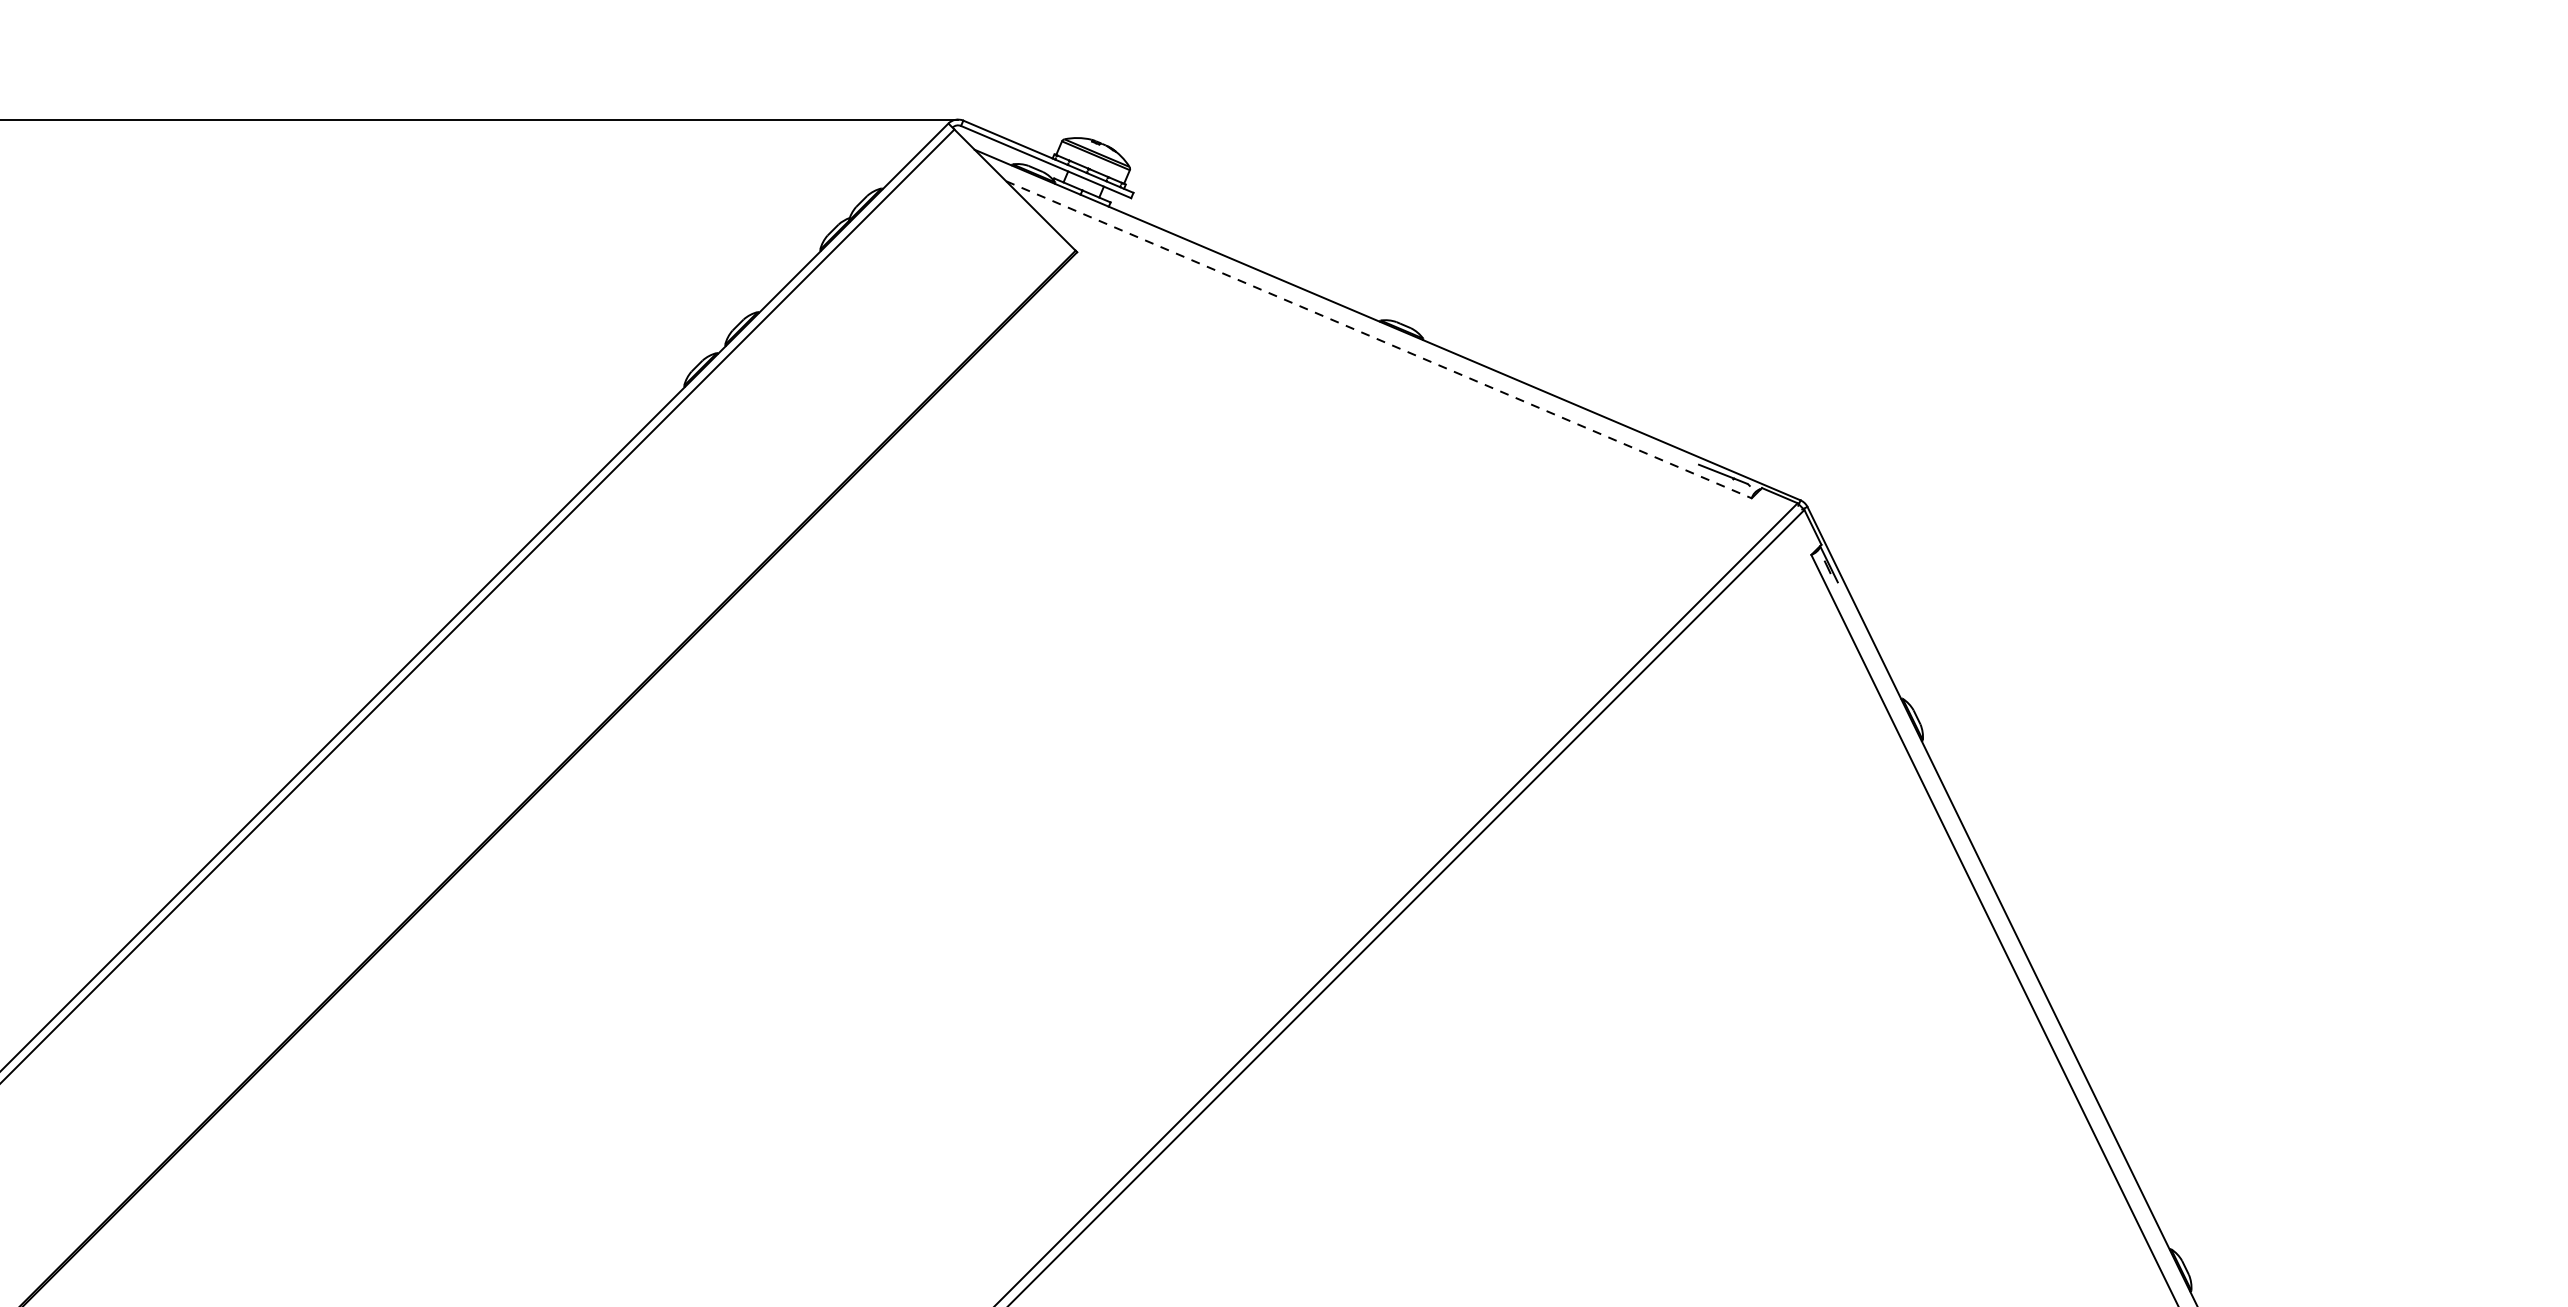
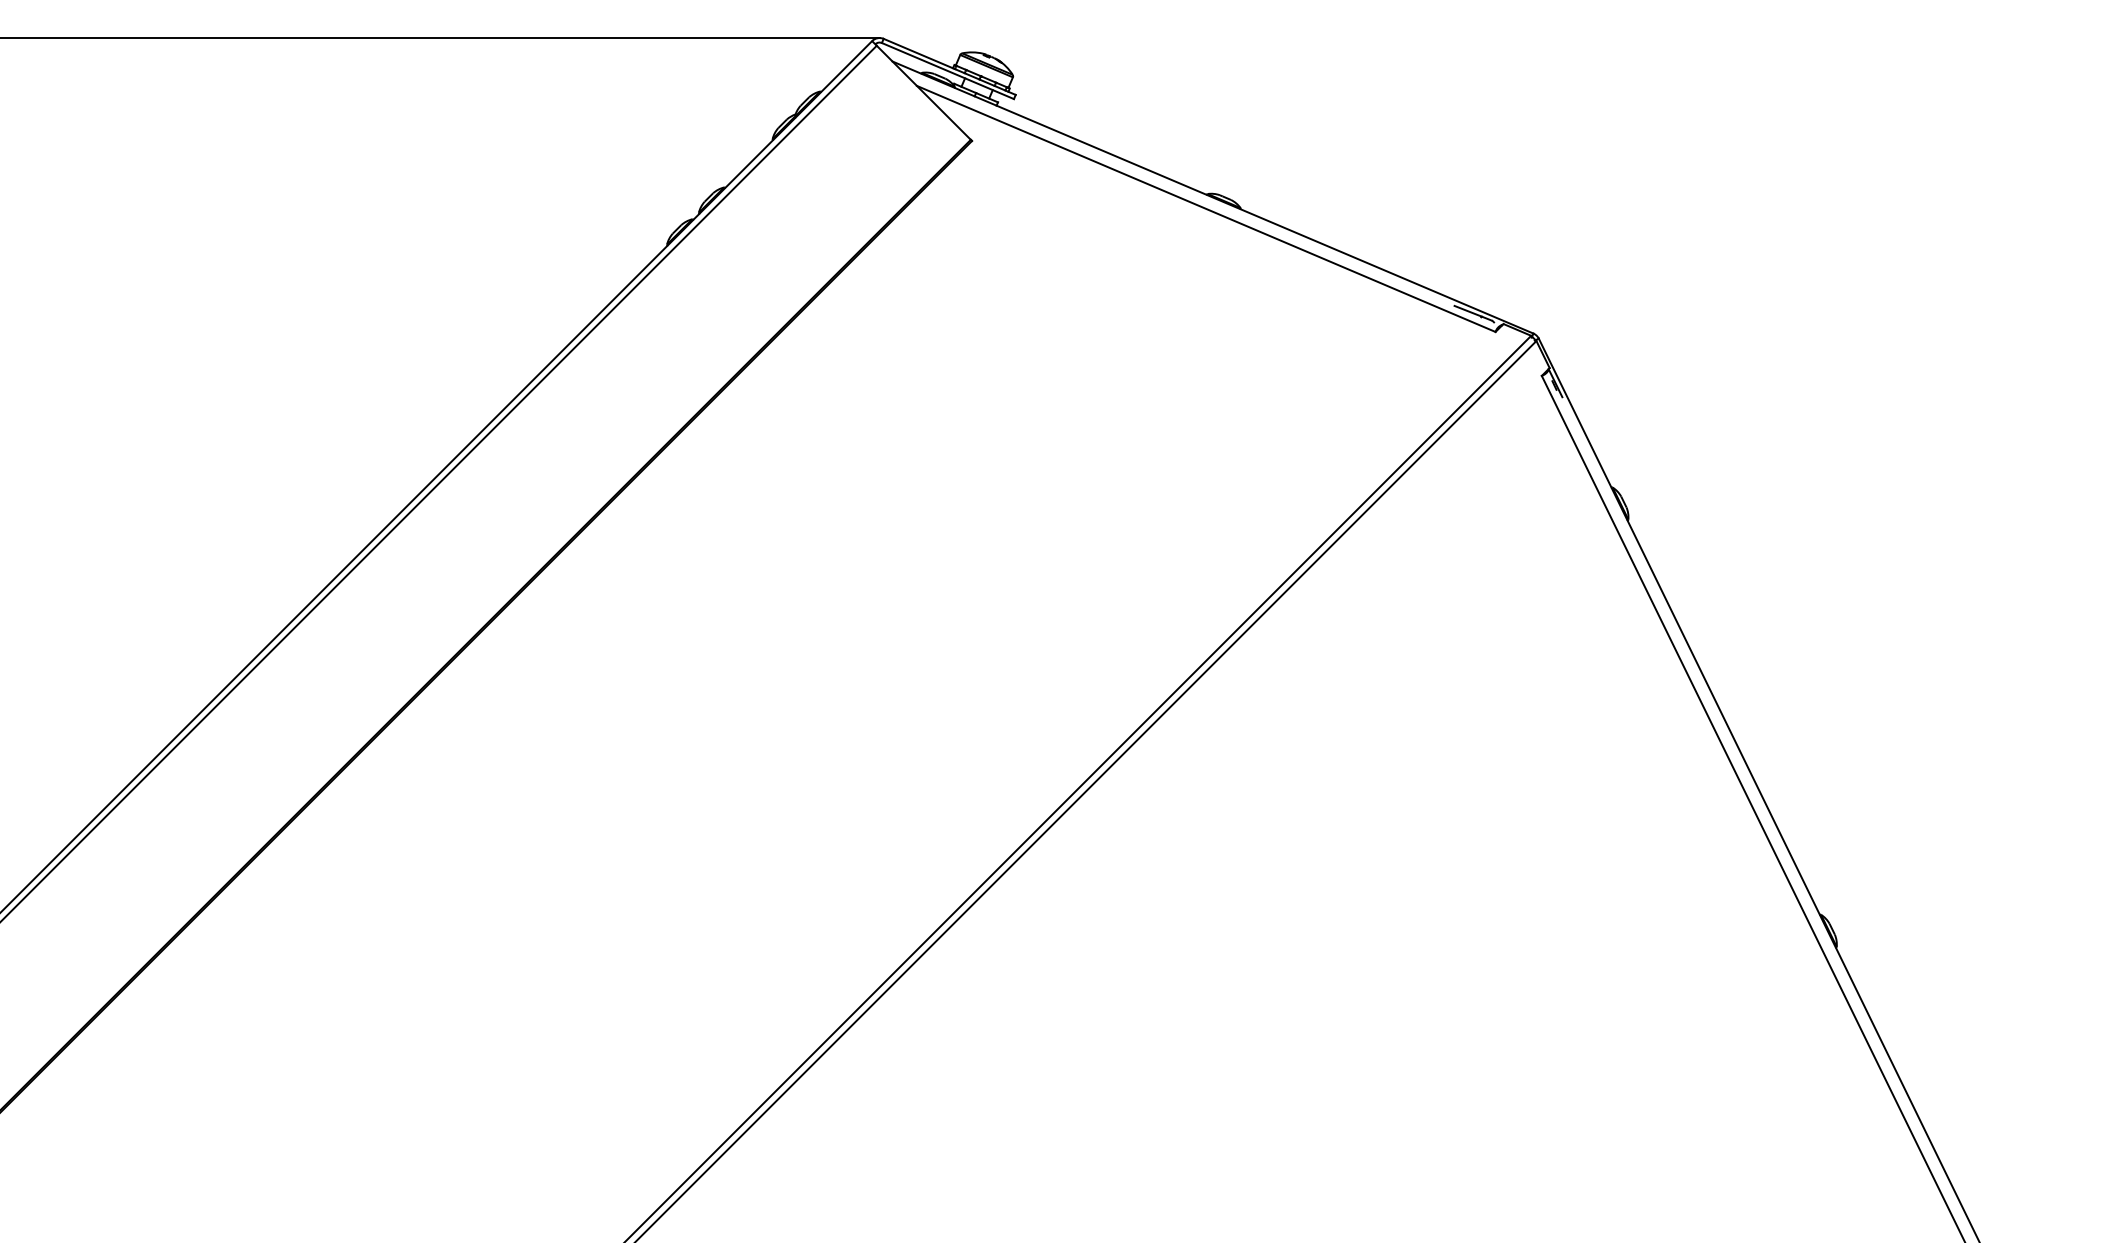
line: (1379, 340) -> (1206, 209), dashed -> solid

